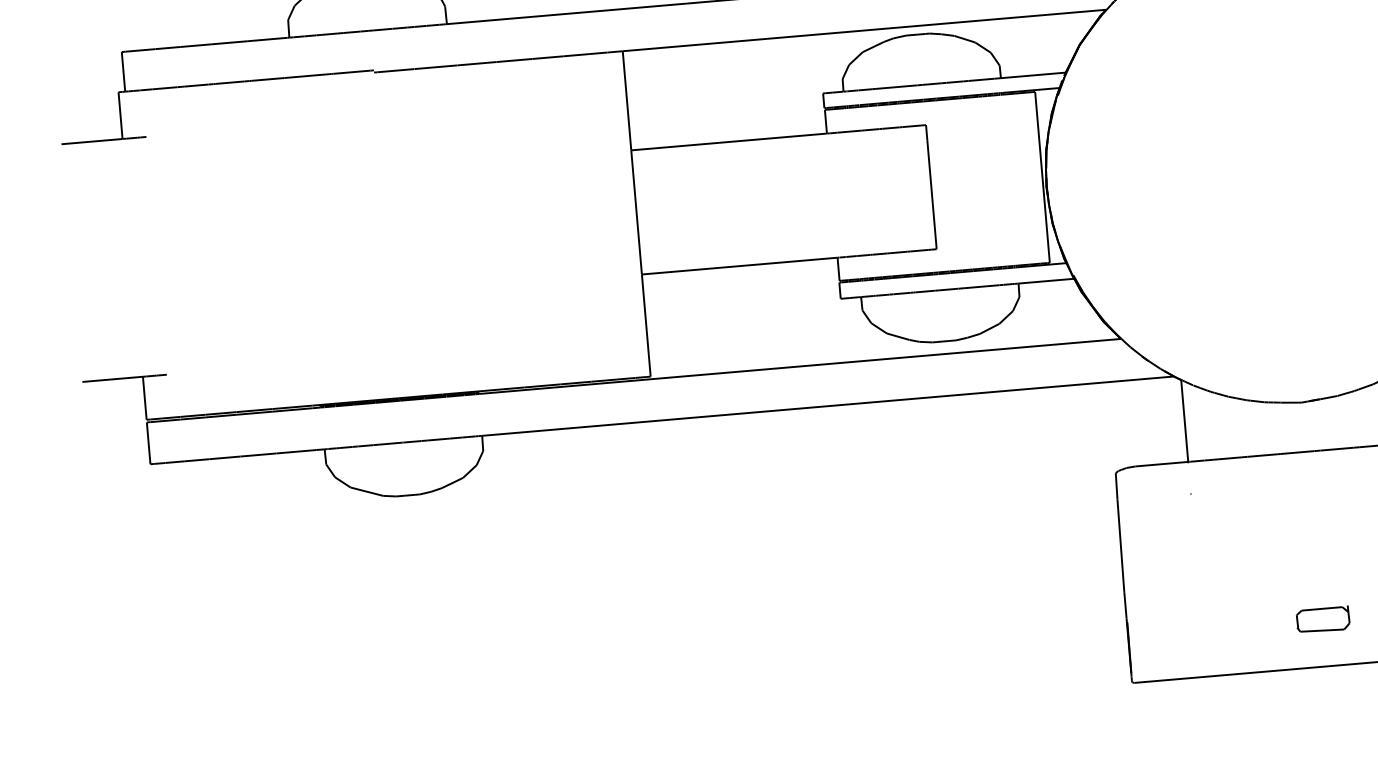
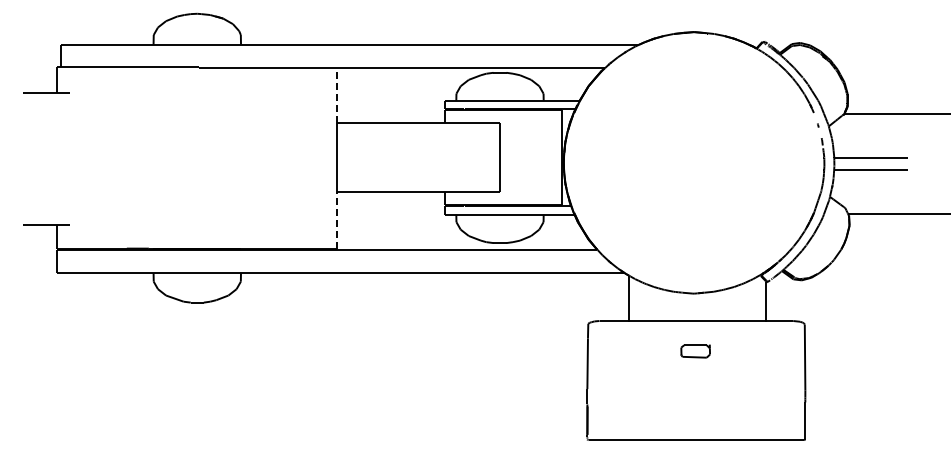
line: (626, 100) -> (336, 95), solid -> dashed
line: (645, 324) -> (336, 219), solid -> dashed
part: (1322, 620) -> (695, 351), moved

